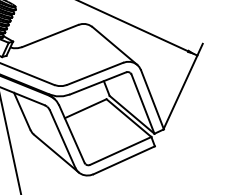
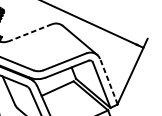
line: (49, 36) -> (29, 33), solid -> dashed
line: (152, 99) -> (108, 81), solid -> dashed

